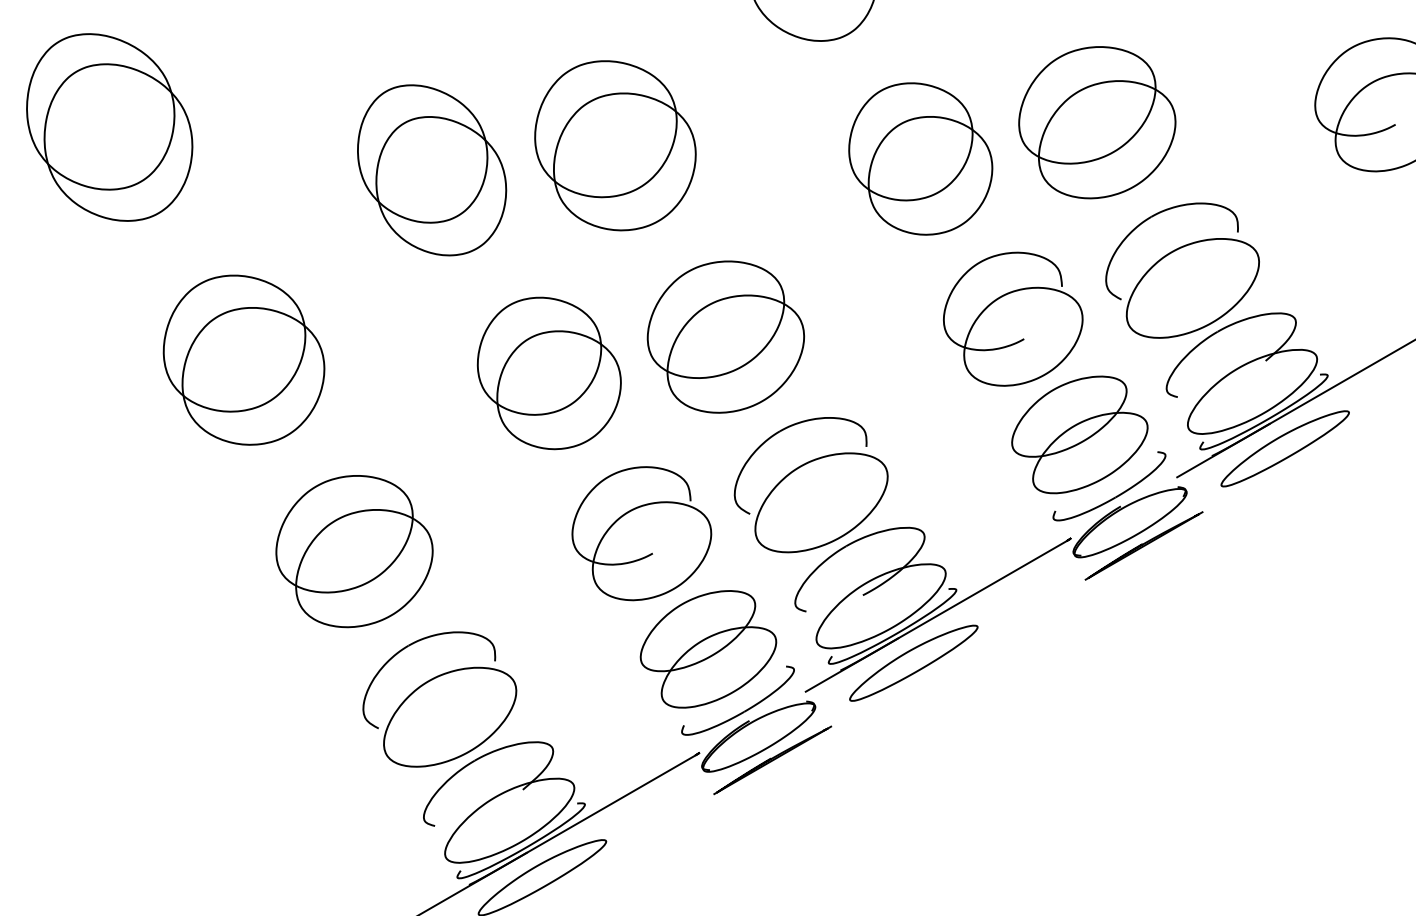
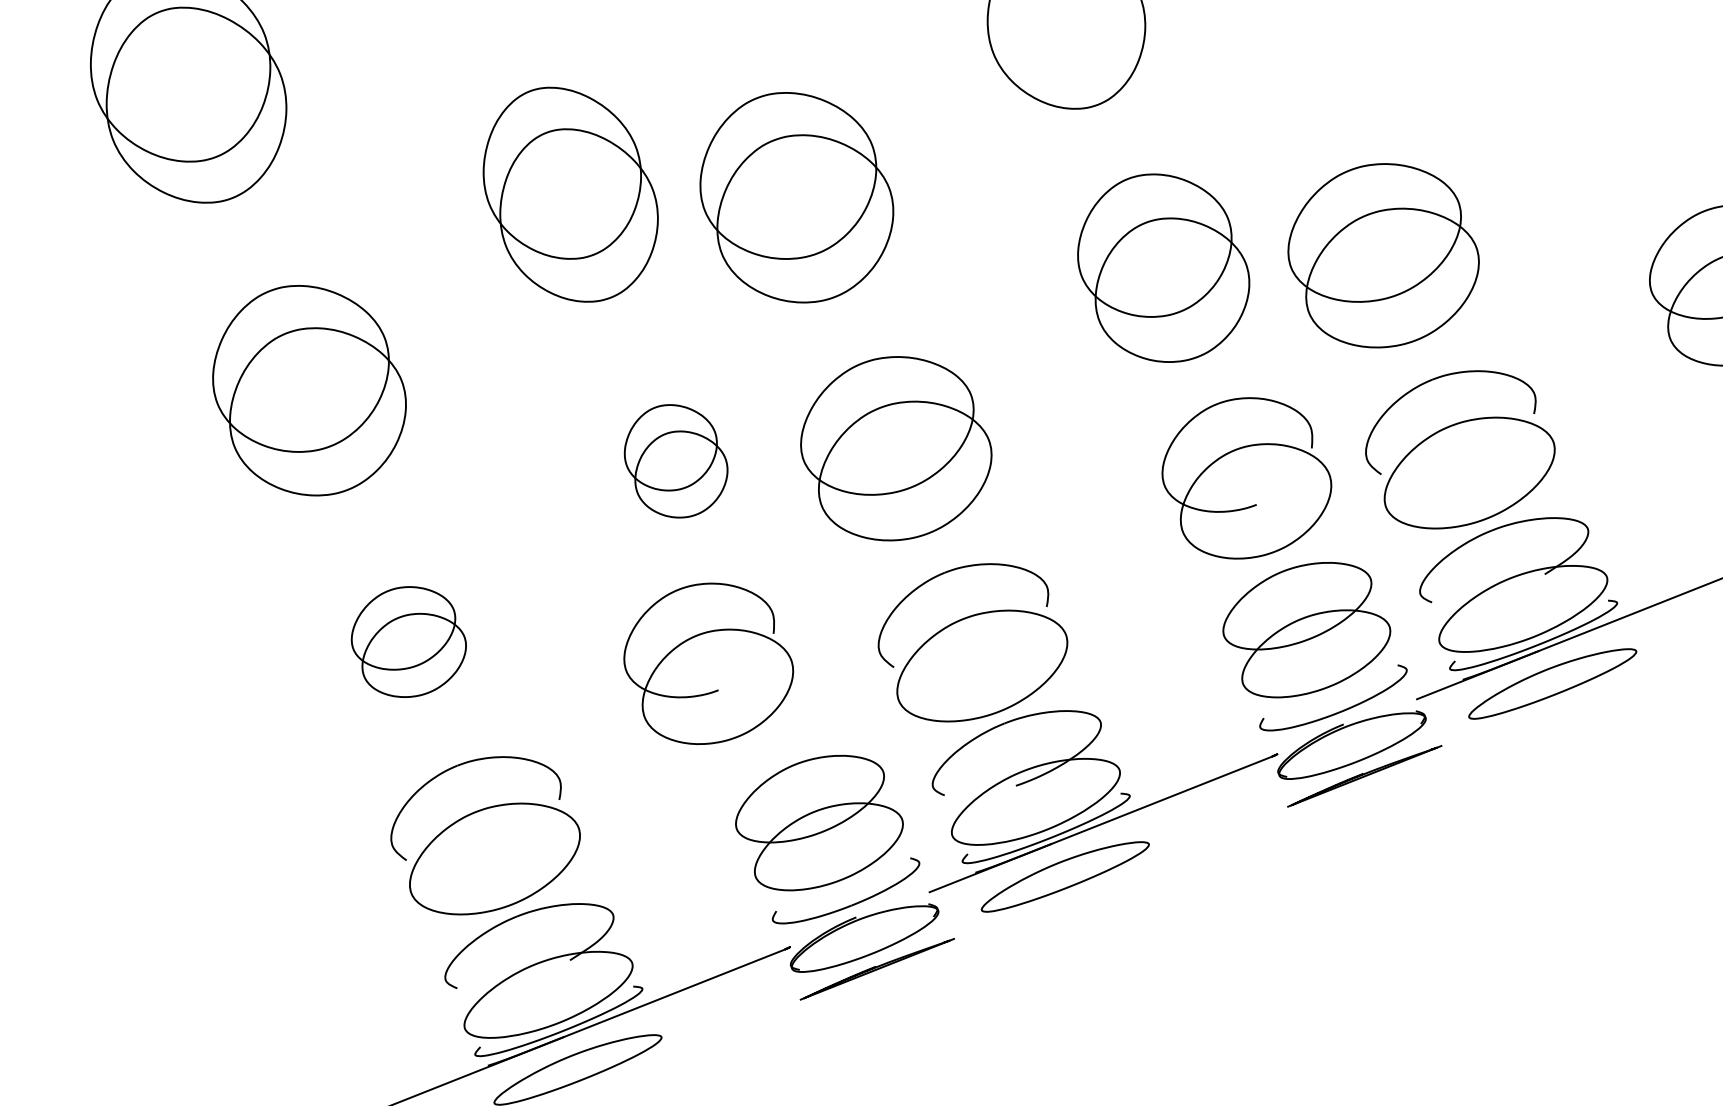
part: (548, 373) -> (675, 461), size x0.6
part: (641, 533) -> (708, 664), moved
part: (354, 551) -> (408, 642), size x0.6

